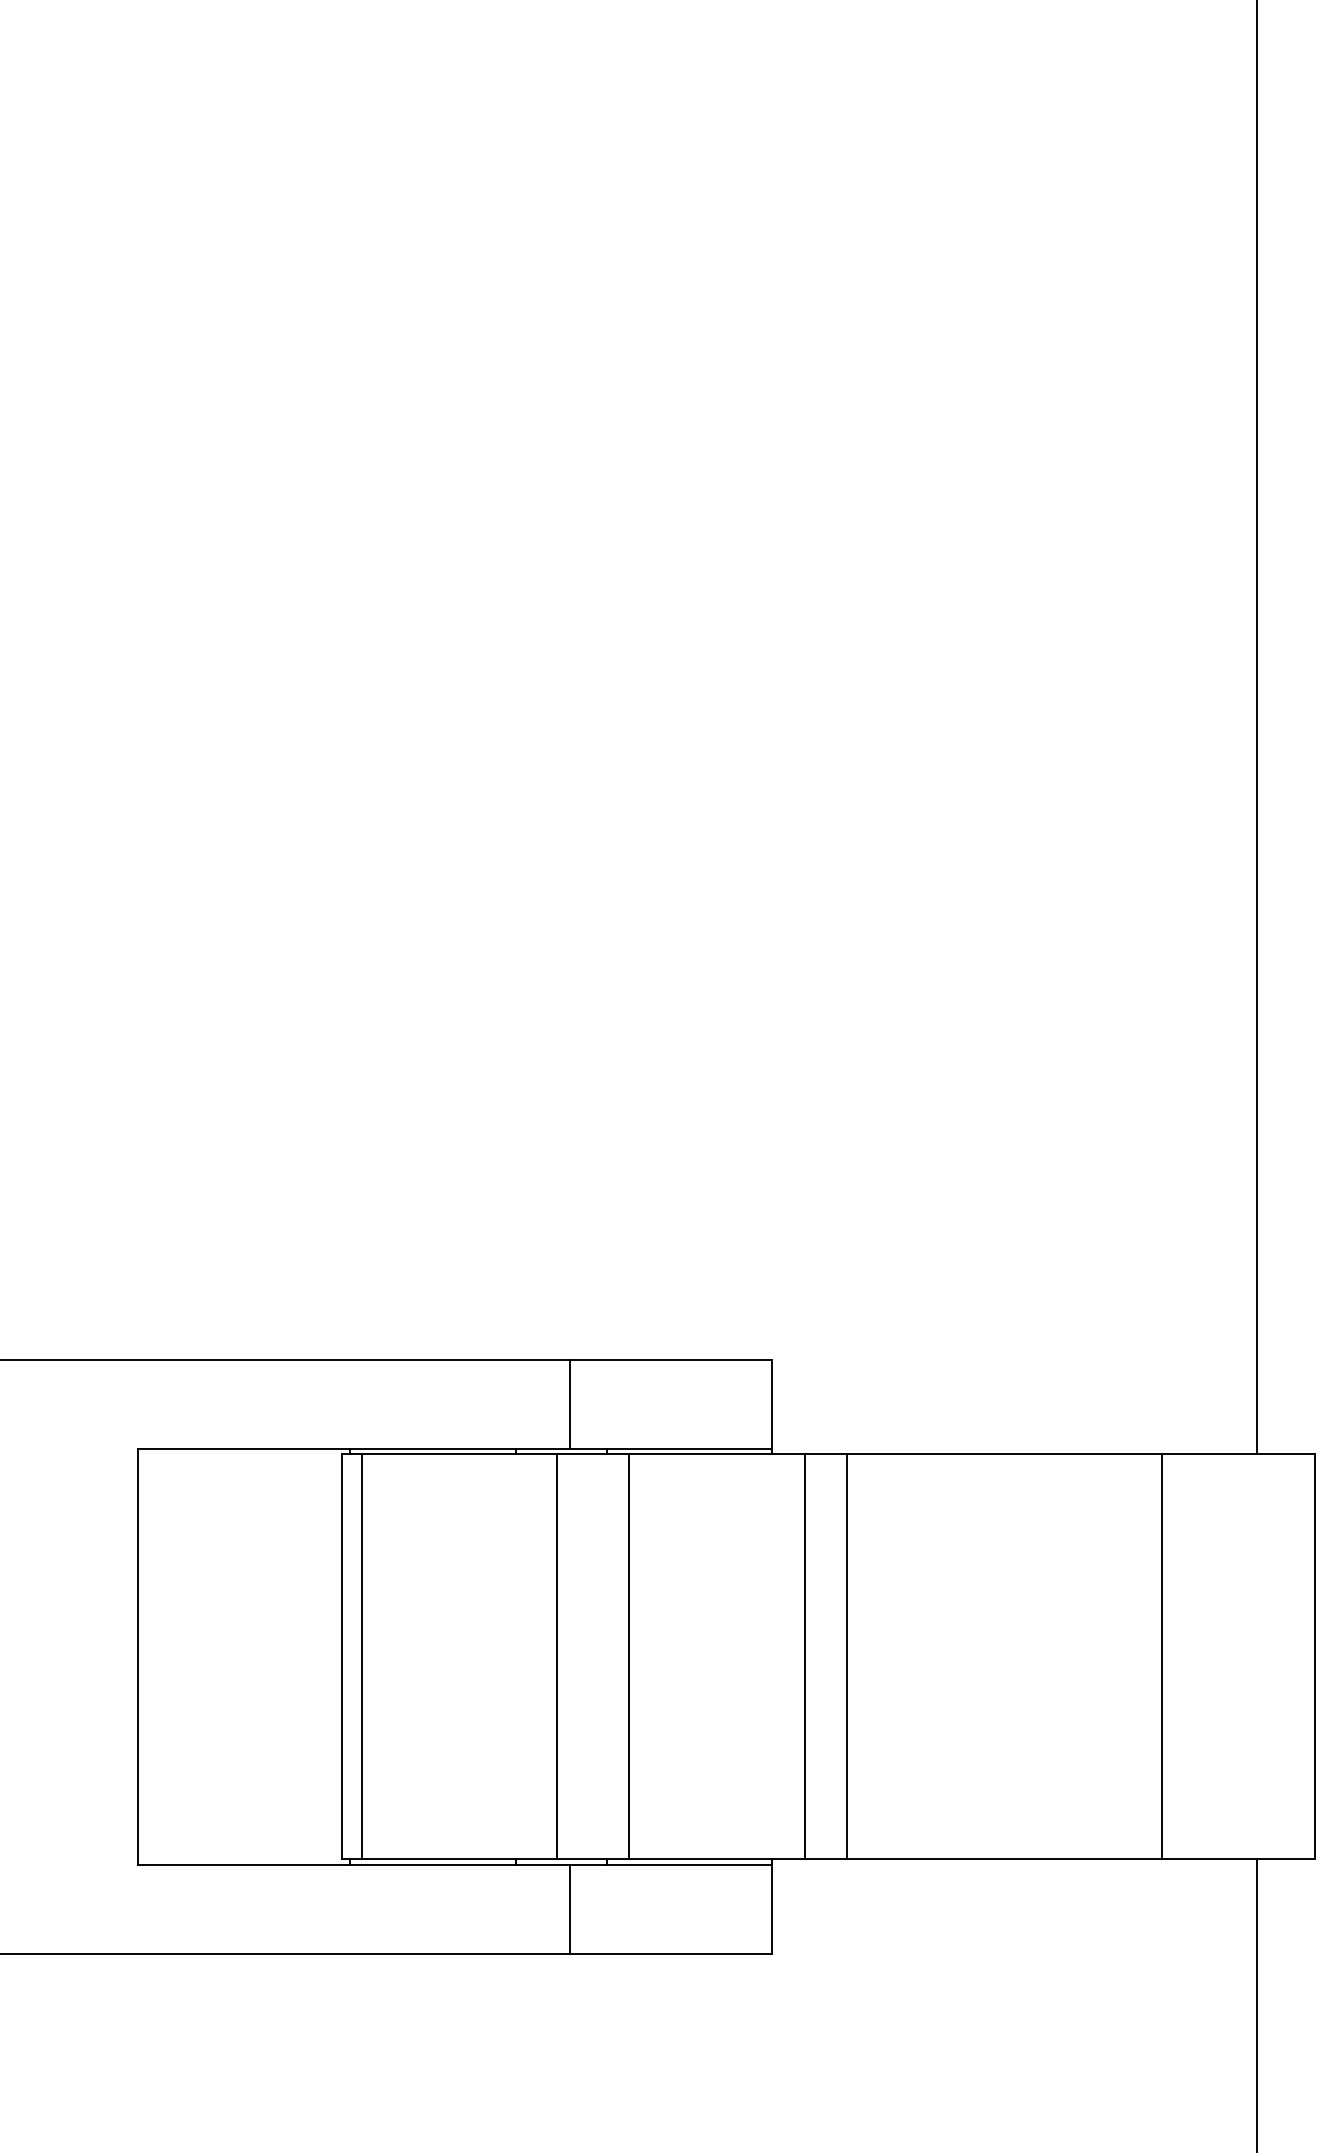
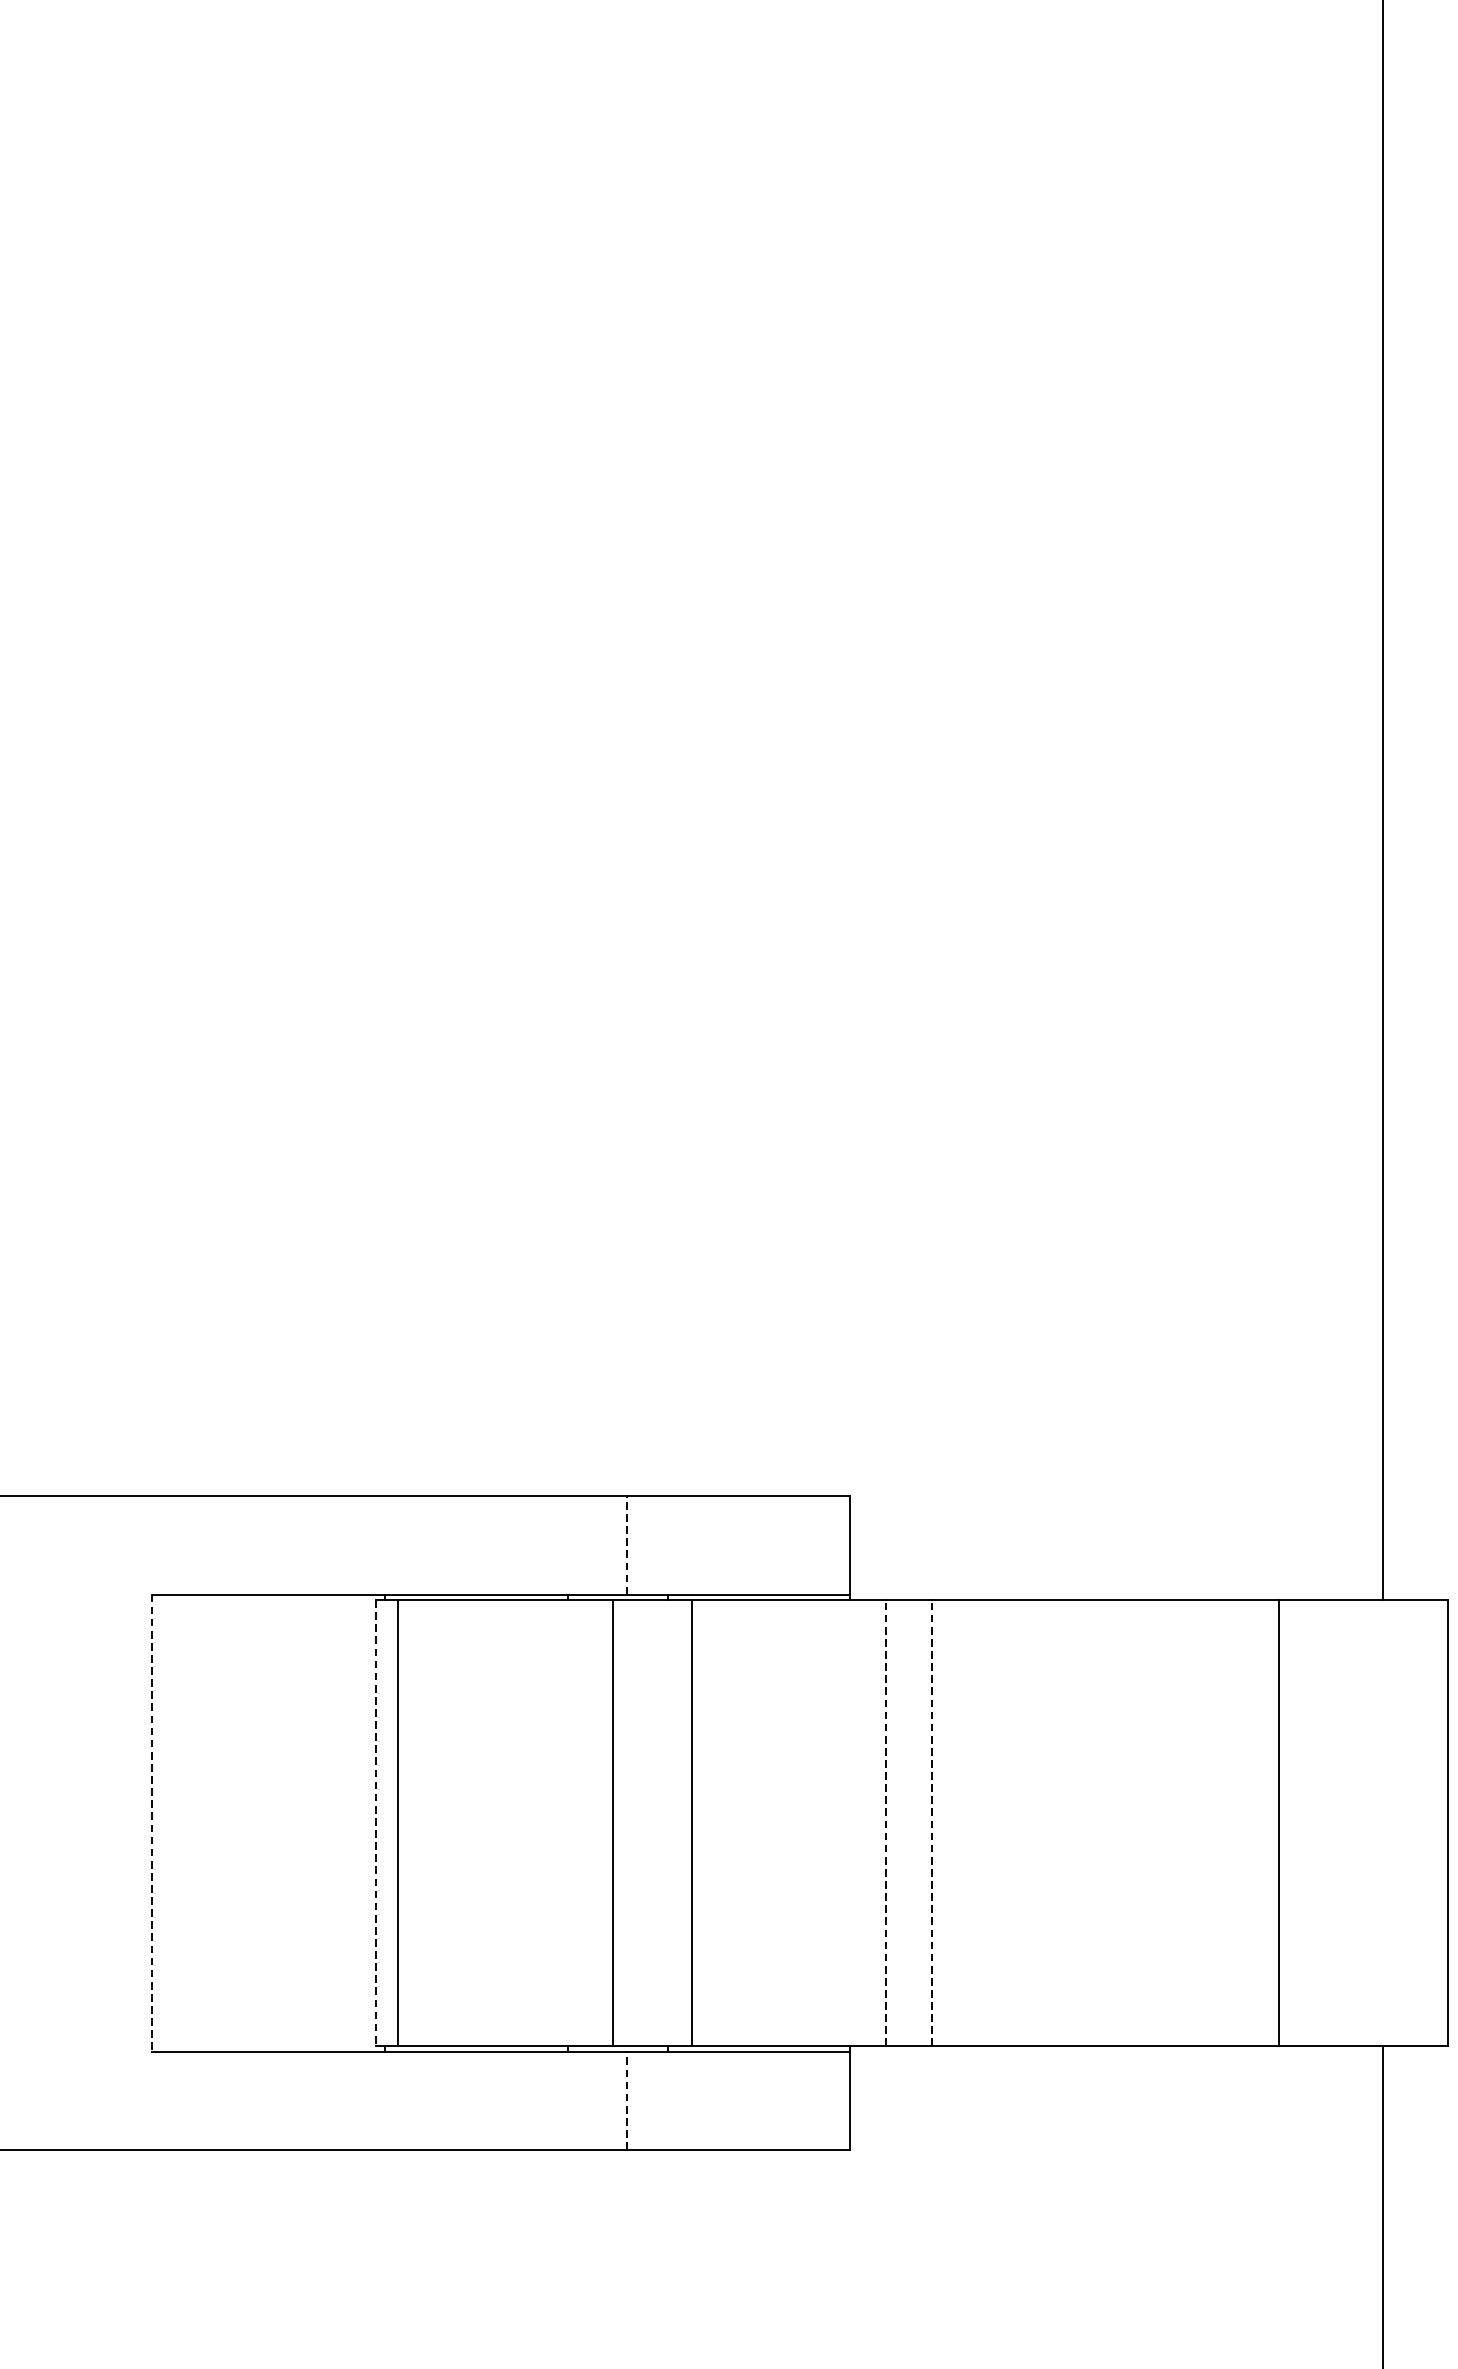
line: (569, 1404) -> (626, 1545), solid -> dashed
line: (137, 1656) -> (151, 1822), solid -> dashed
line: (341, 1656) -> (375, 1822), solid -> dashed
line: (804, 1656) -> (885, 1822), solid -> dashed
line: (846, 1656) -> (931, 1822), solid -> dashed
line: (569, 1909) -> (626, 2101), solid -> dashed

